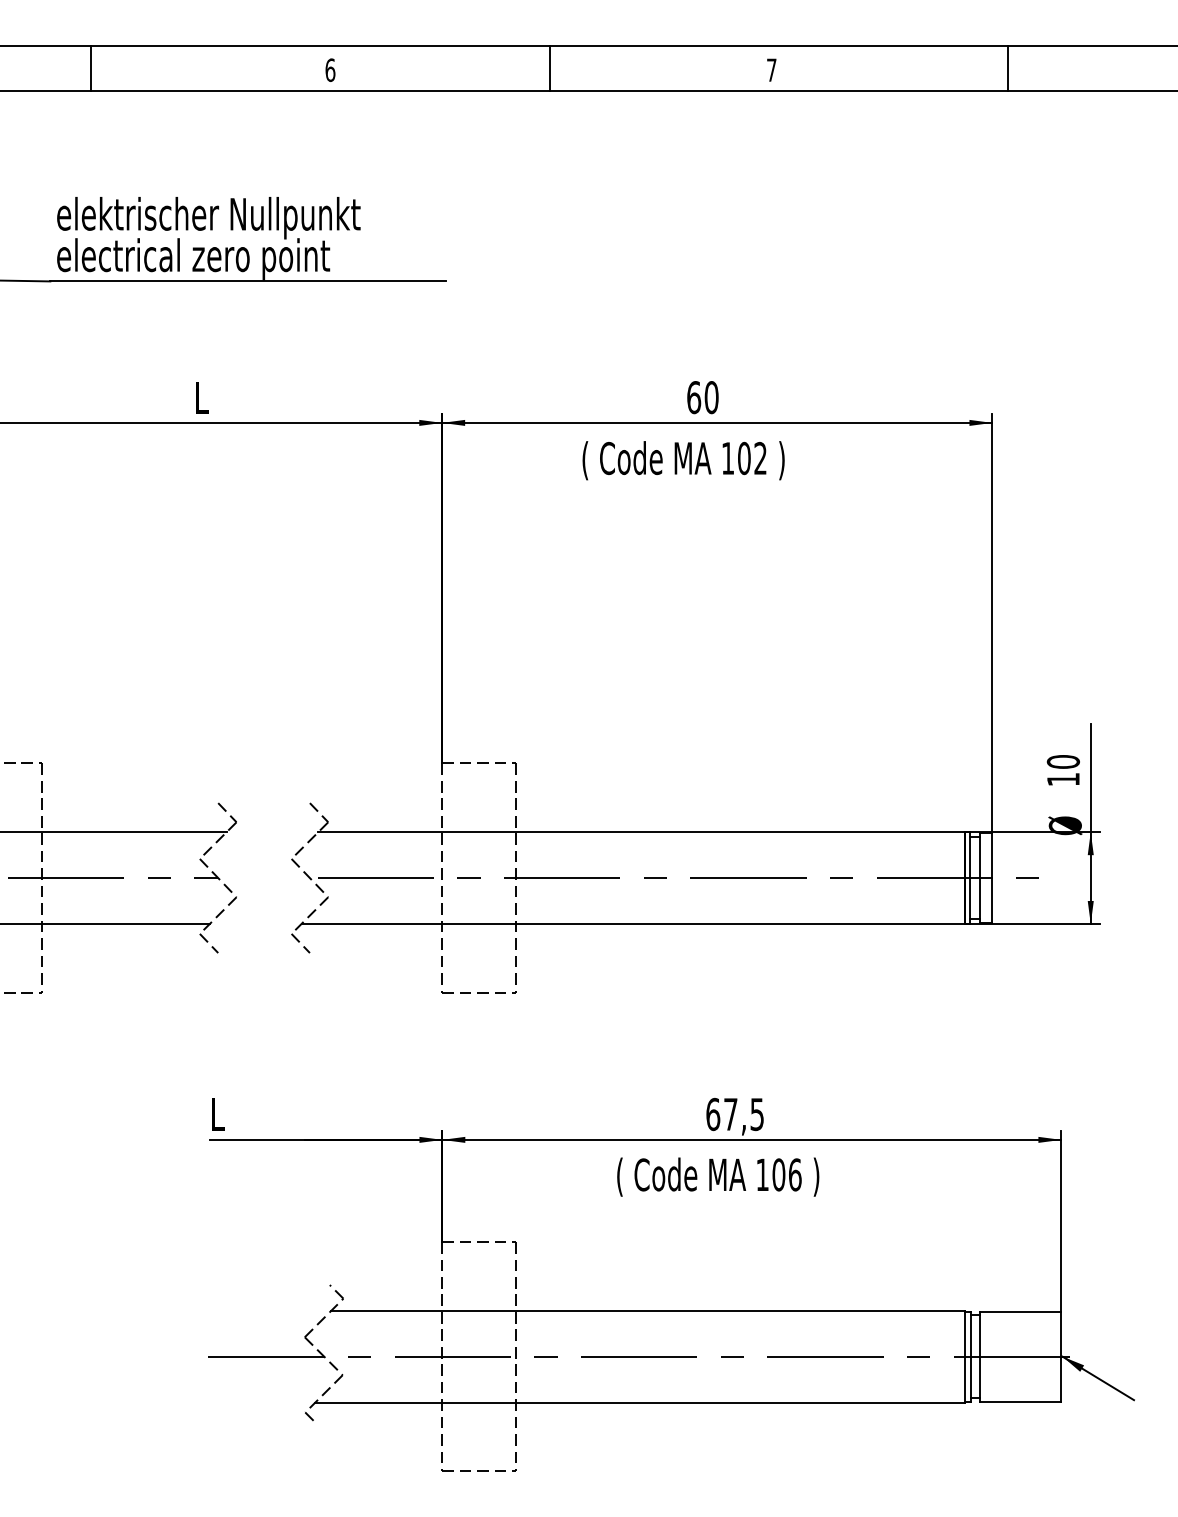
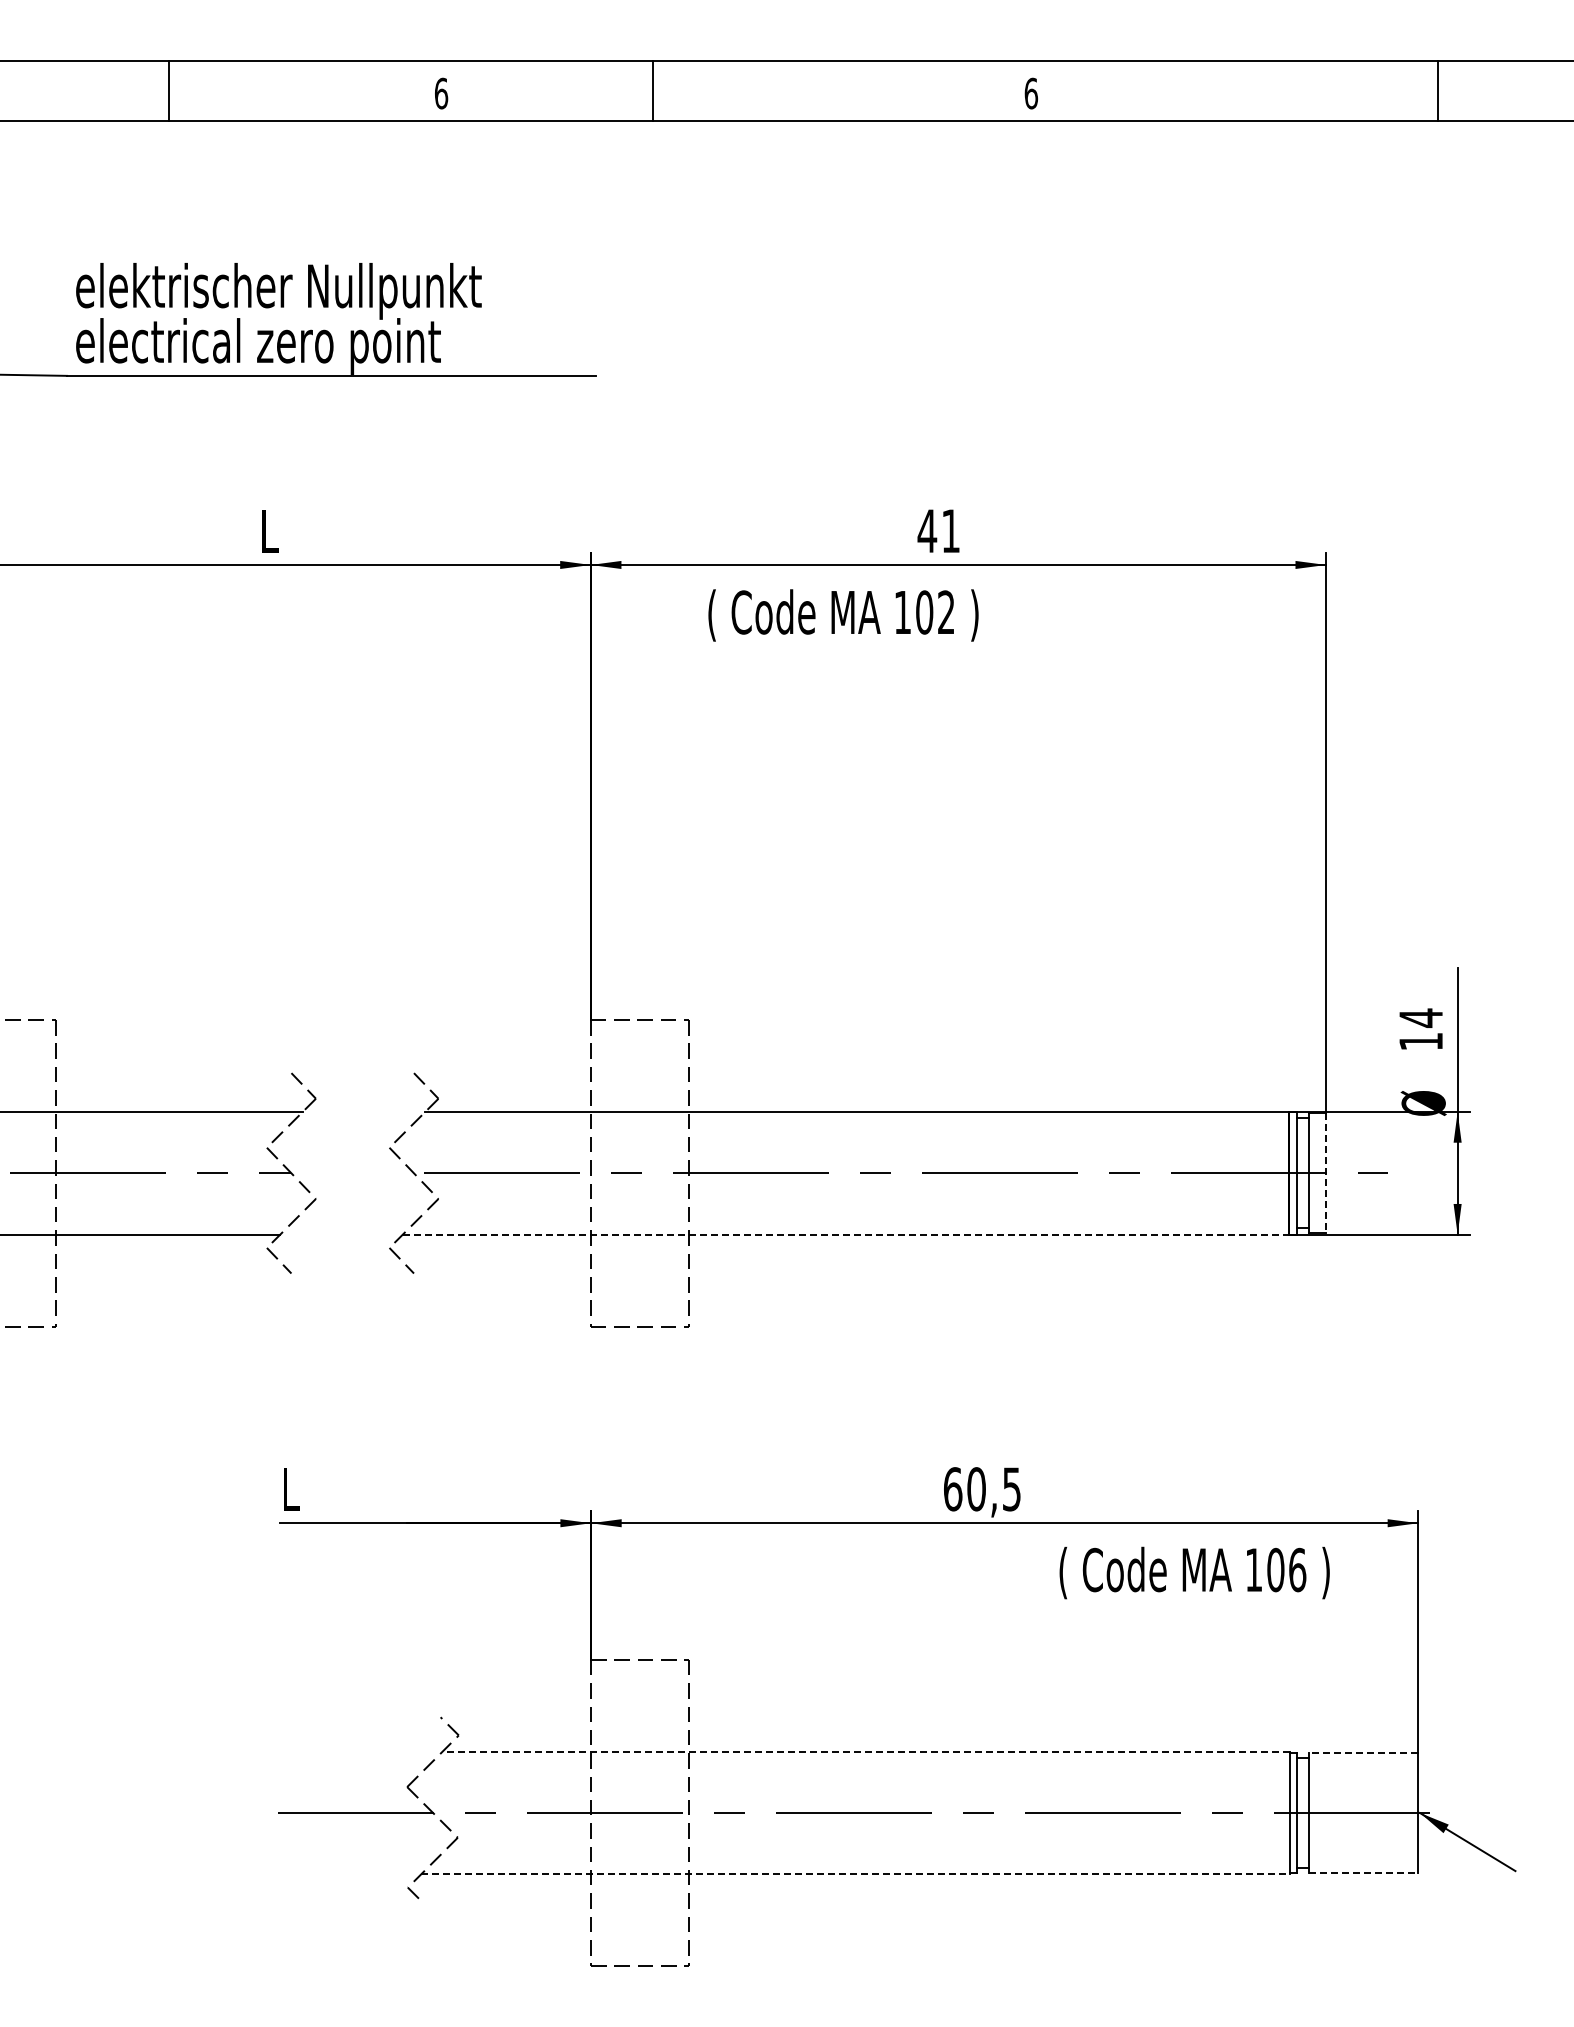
line: (91, 67) -> (169, 90), moved
line: (549, 67) -> (653, 90), moved
line: (1007, 67) -> (1437, 90), moved
text: (771, 70) -> (1031, 93), 7 -> 6
text: (702, 397) -> (938, 531), 60 -> 41
text: (683, 460) -> (843, 615), moved
text: (1063, 762) -> (1421, 1018), 10 -> 14
line: (992, 878) -> (1326, 1173), solid -> dashed
line: (633, 923) -> (846, 1234), solid -> dashed
text: (730, 1114) -> (976, 1489), 67,5 -> 60,5
text: (718, 1176) -> (1194, 1572), moved
line: (648, 1310) -> (866, 1751), solid -> dashed
line: (1020, 1311) -> (1363, 1752), solid -> dashed
line: (1020, 1401) -> (1363, 1873), solid -> dashed
line: (640, 1402) -> (855, 1874), solid -> dashed

